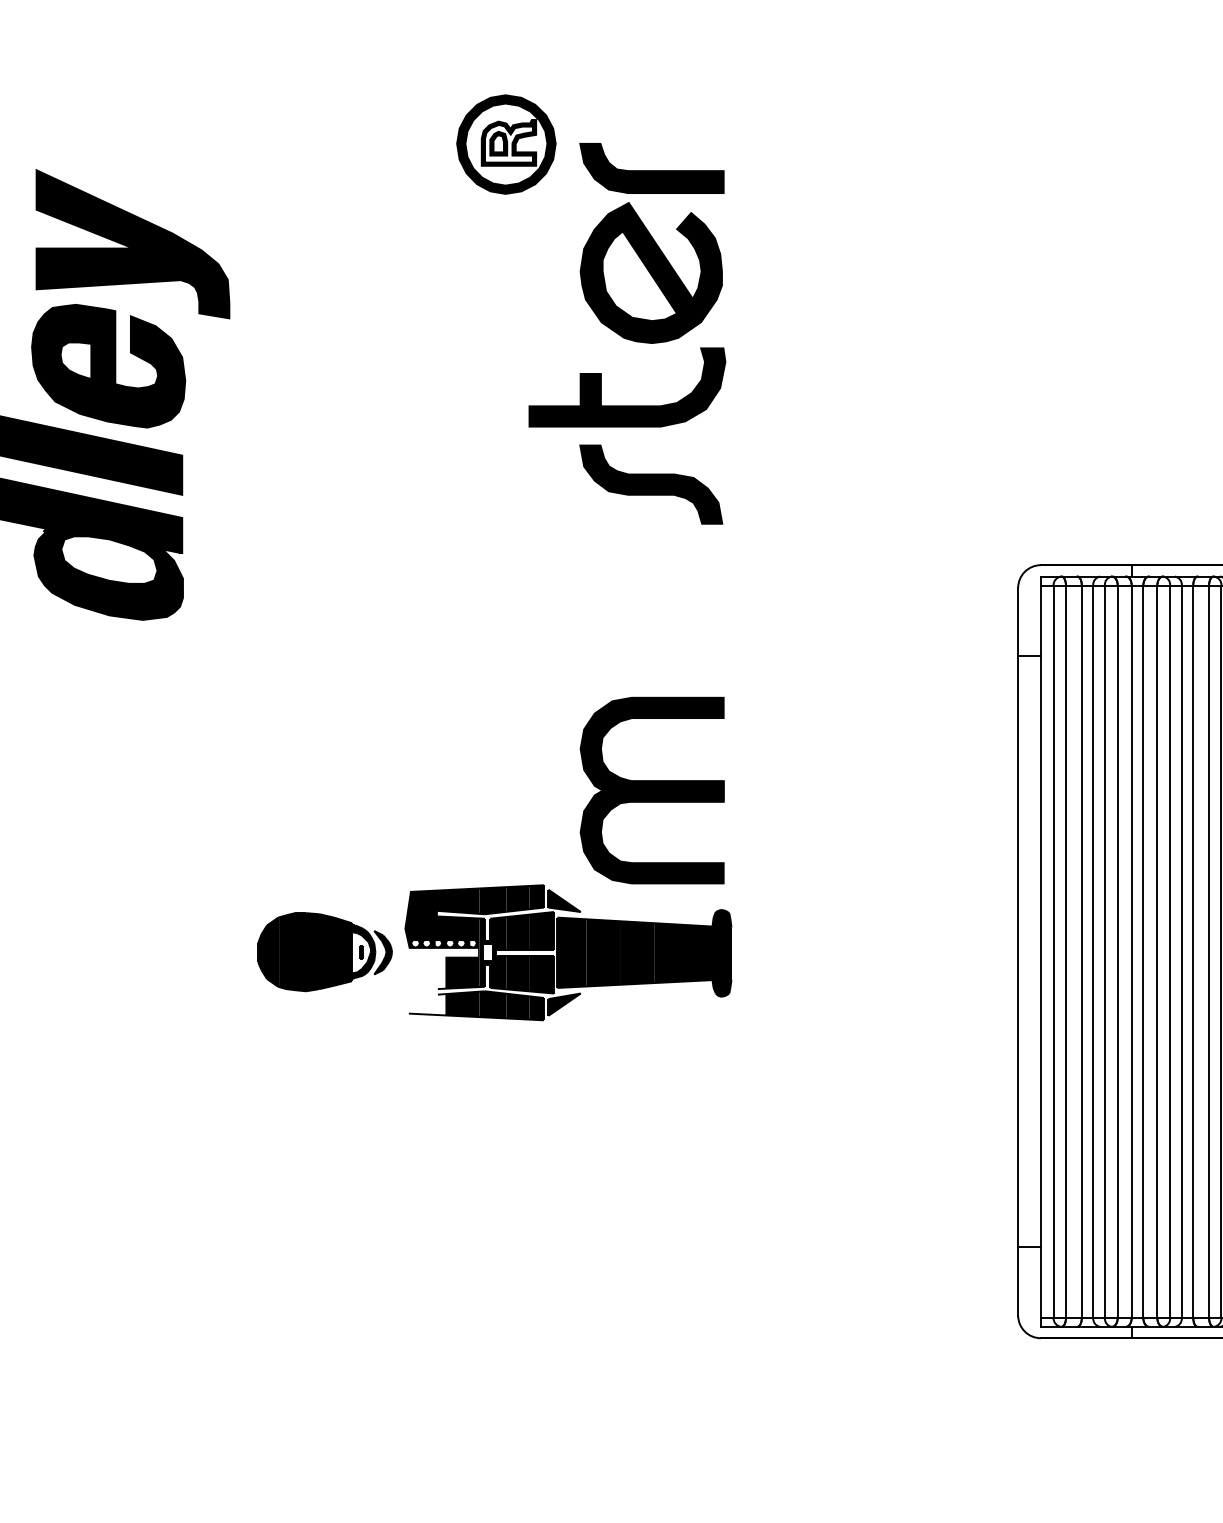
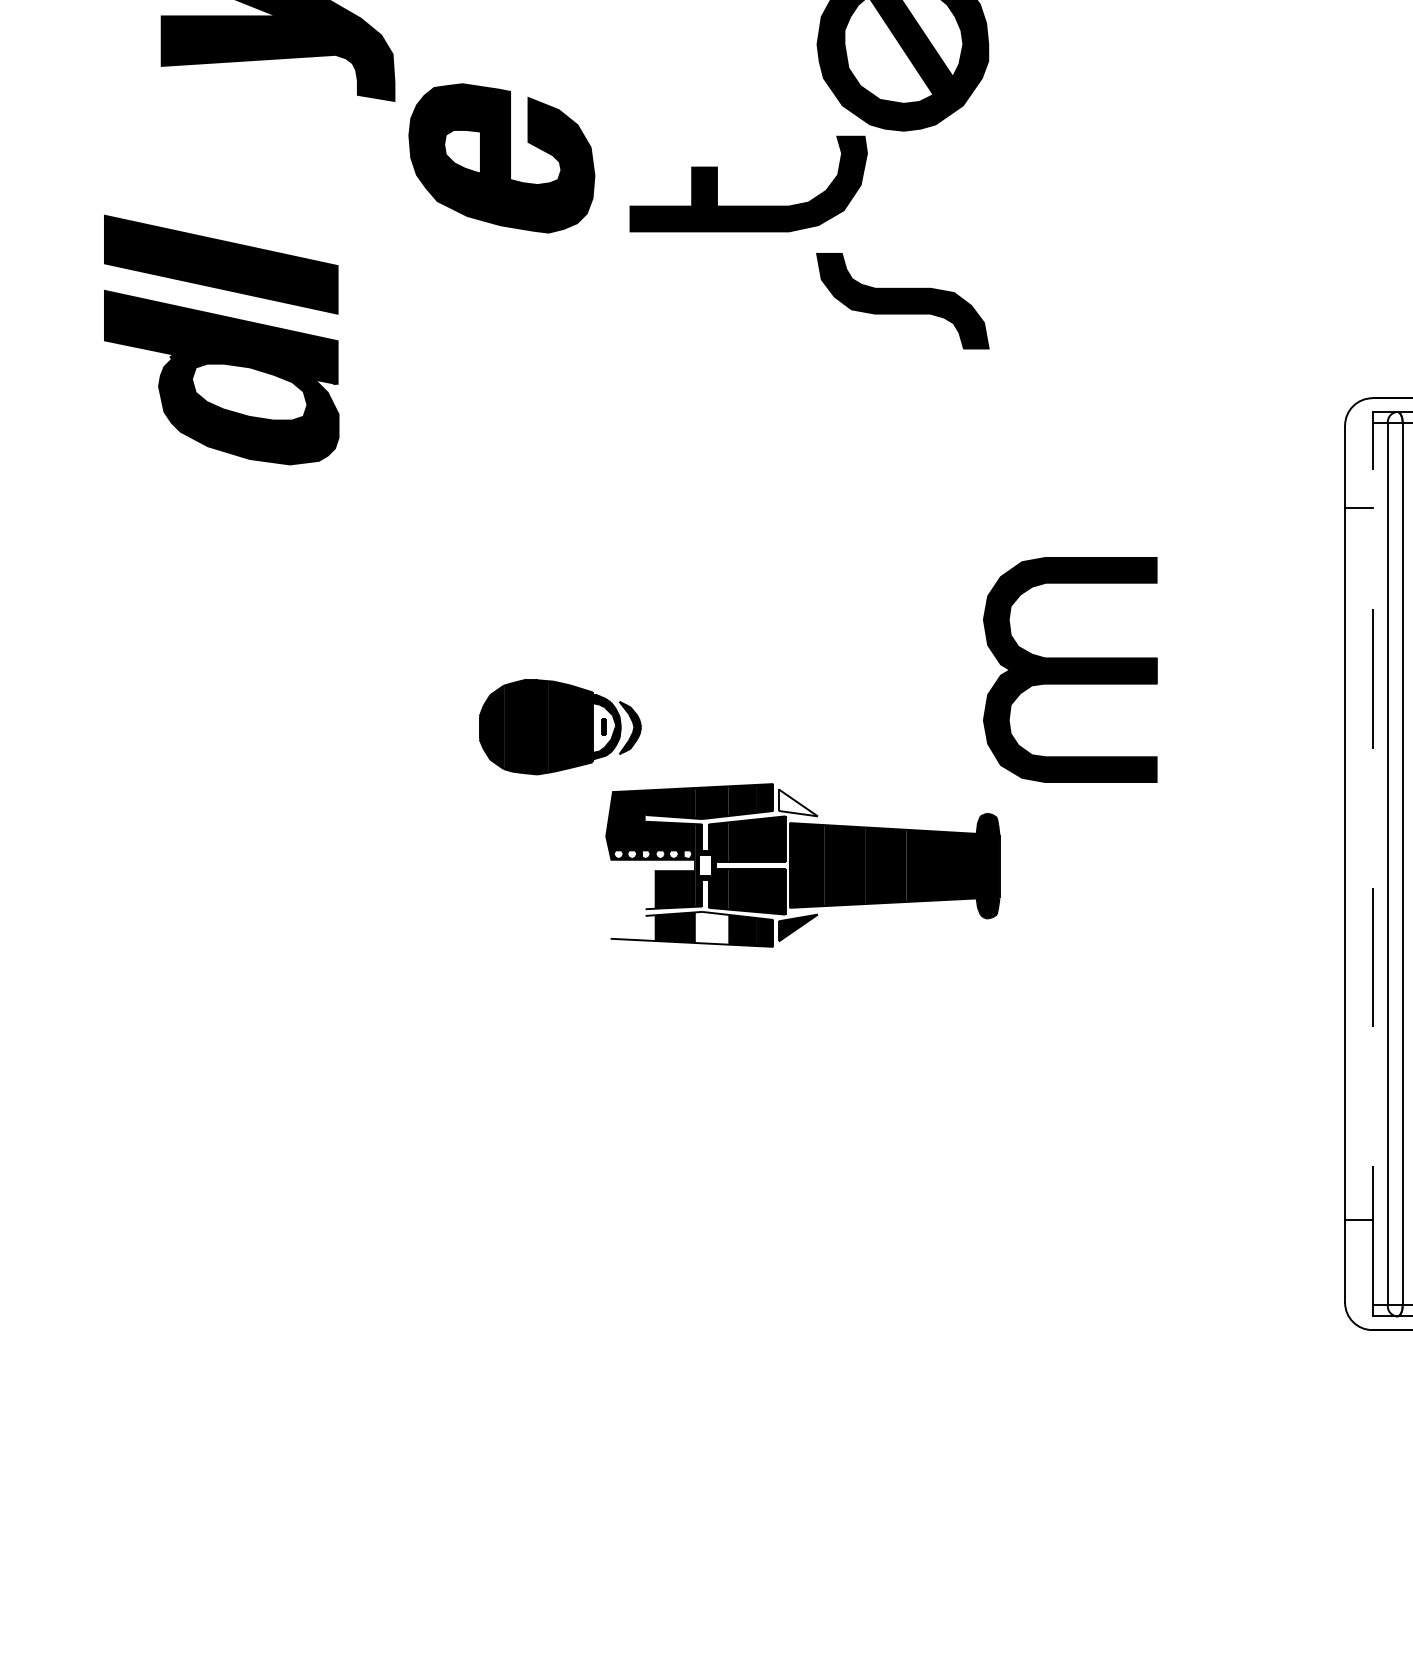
part: (108, 366) -> (501, 158), moved
part: (627, 405) -> (748, 205), moved
part: (651, 790) -> (1069, 669), moved
fill: (564, 900) -> (798, 802), removed
line: (1040, 951) -> (1372, 863), solid -> dashed
part: (324, 952) -> (559, 727), moved
fill: (492, 1004) -> (711, 927), removed

